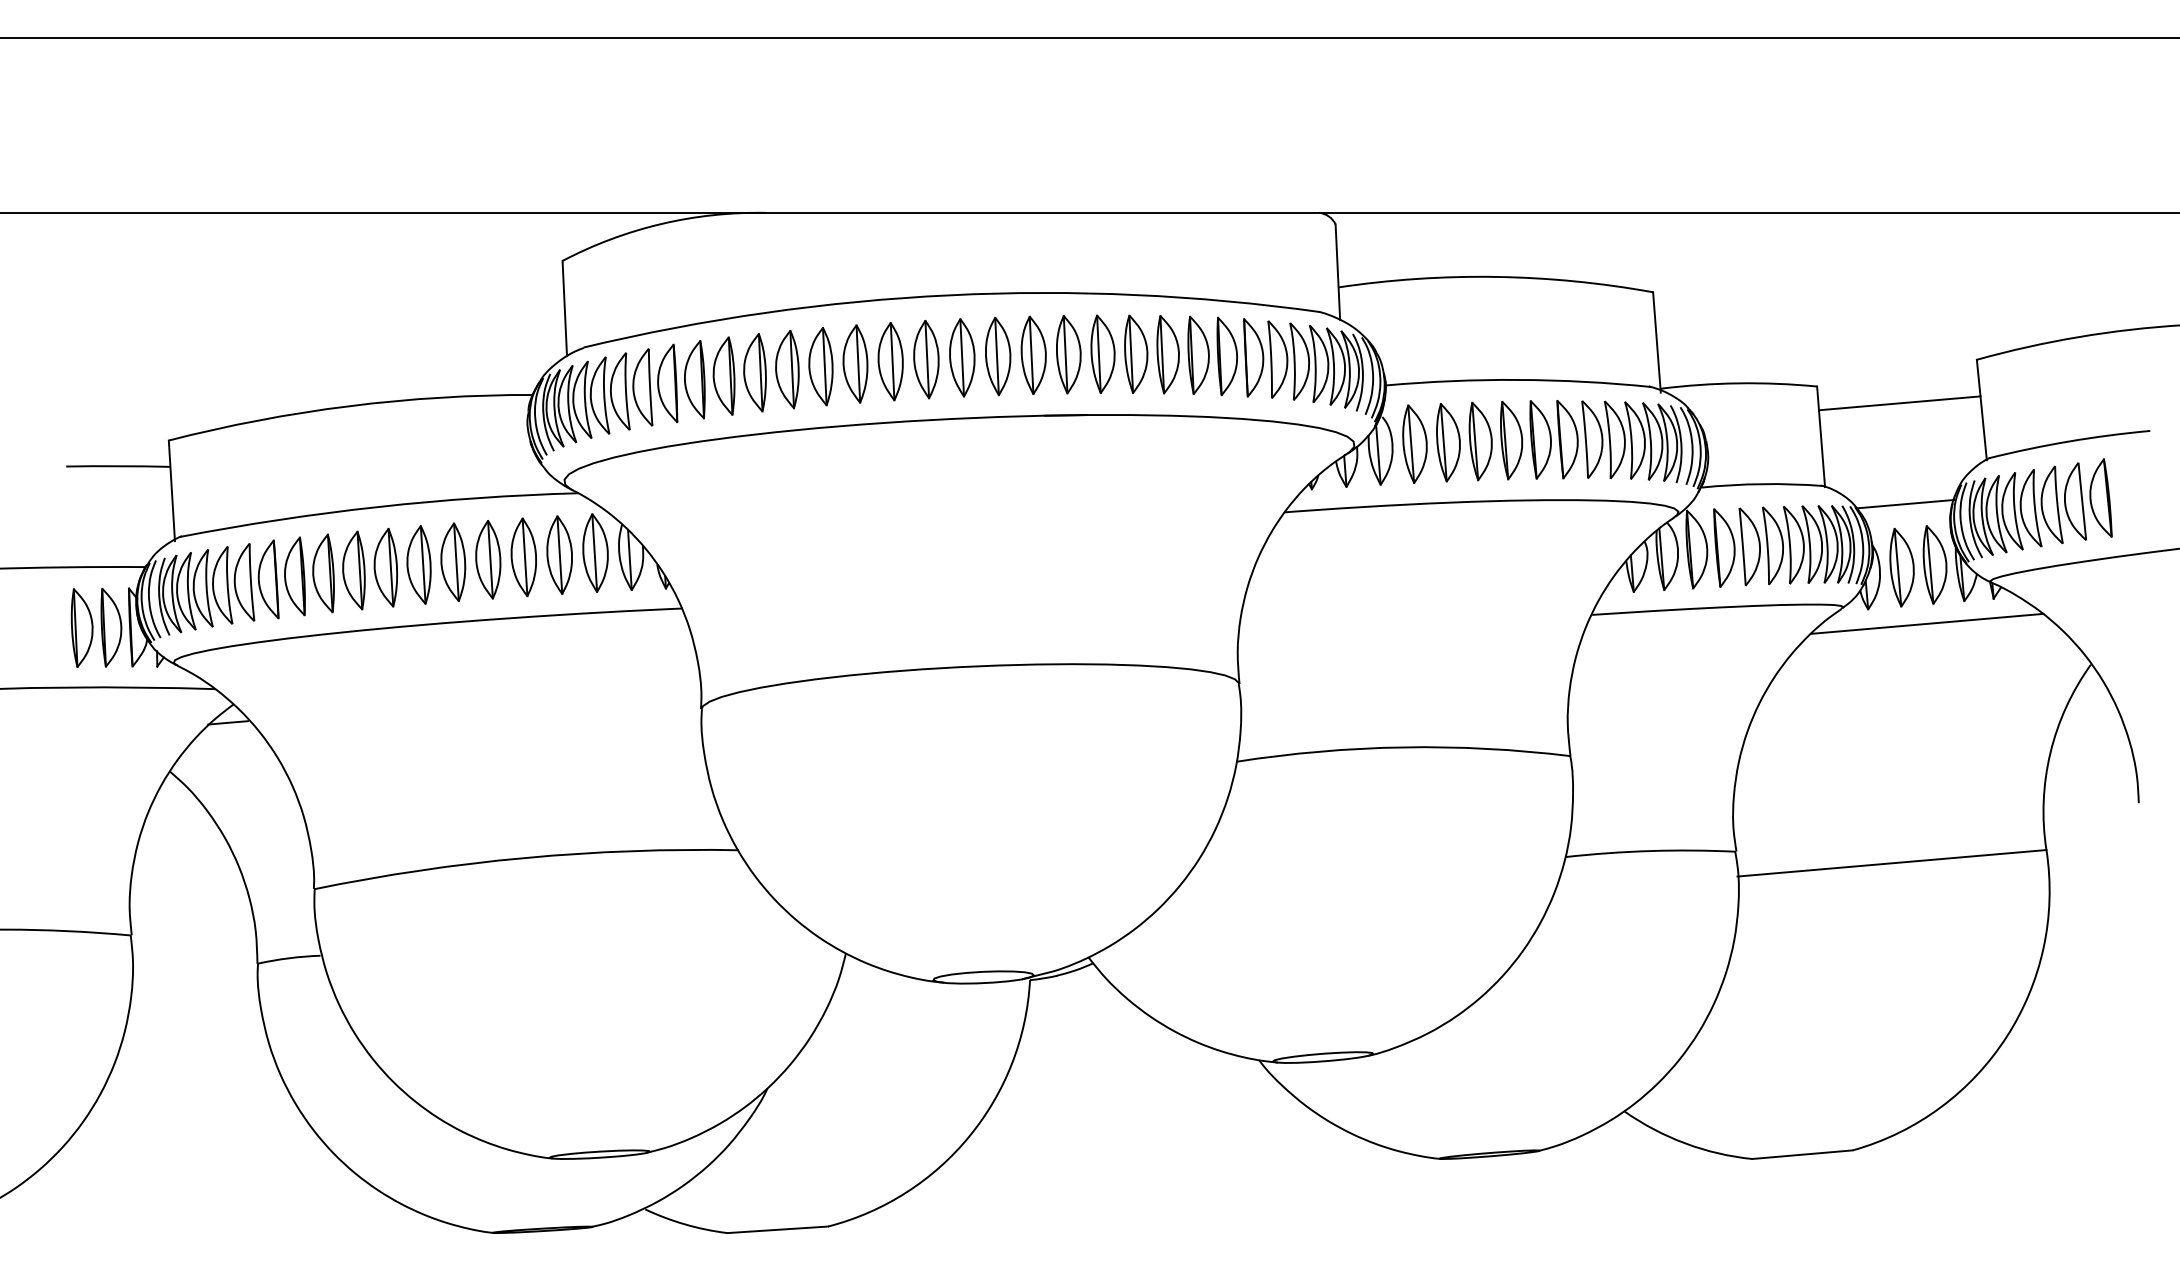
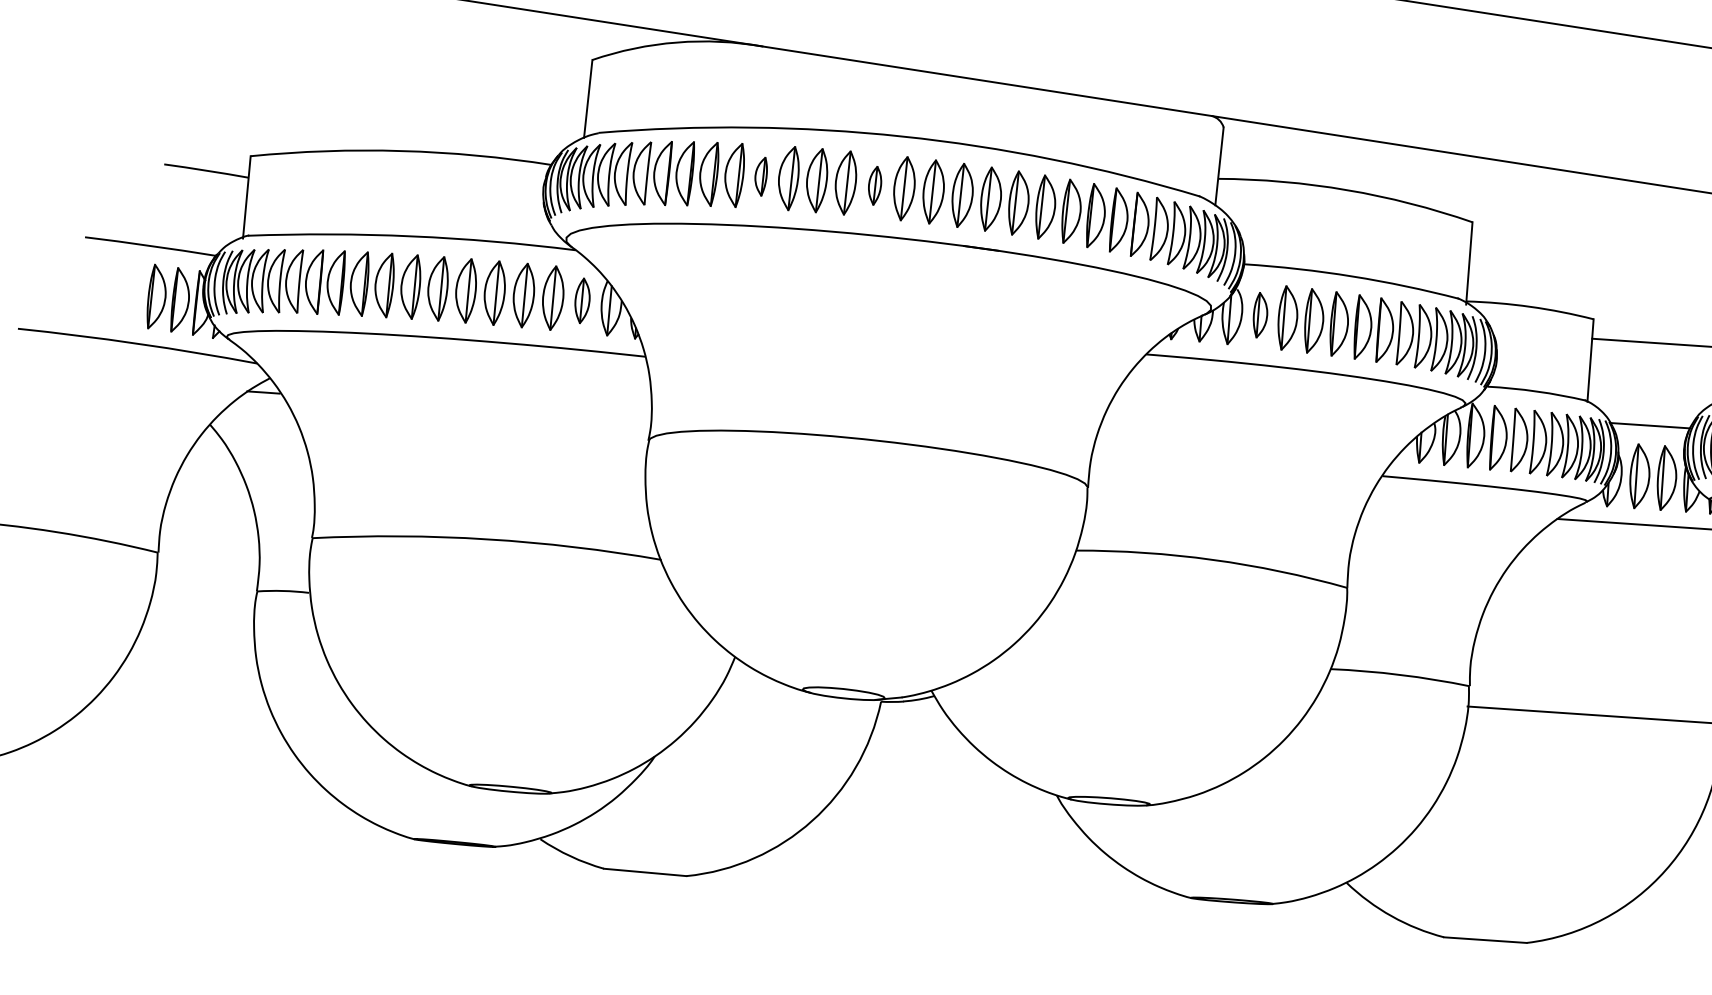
part: (926, 359) -> (875, 185), size x0.6
part: (787, 369) -> (761, 176), size x0.6
part: (1414, 443) -> (1260, 314), size x0.7
part: (595, 552) -> (582, 300), size x0.7

